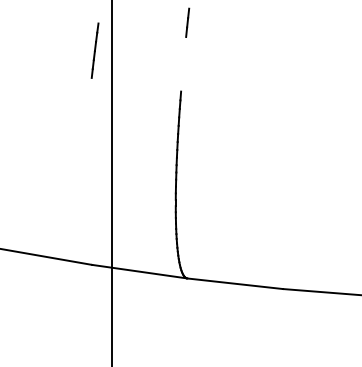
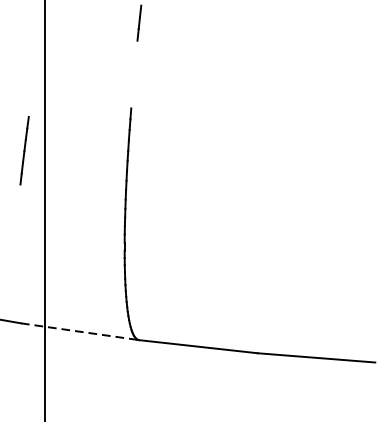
line: (94, 50) -> (23, 150), moved
line: (139, 271) -> (79, 331), solid -> dashed

